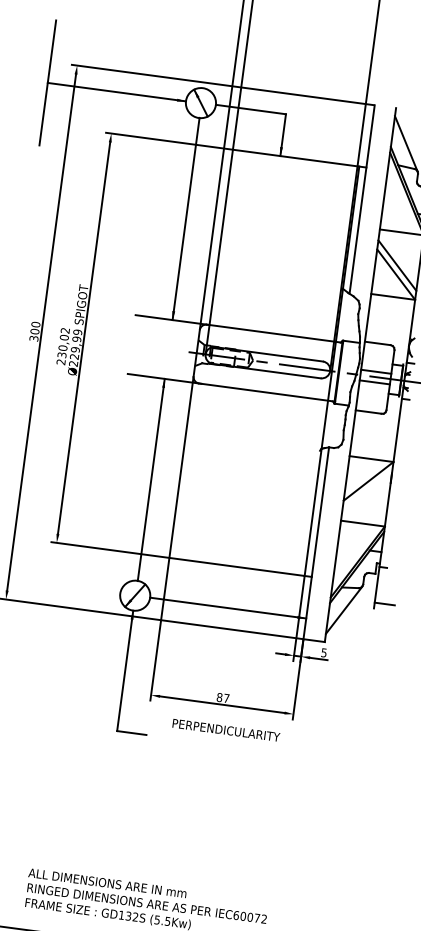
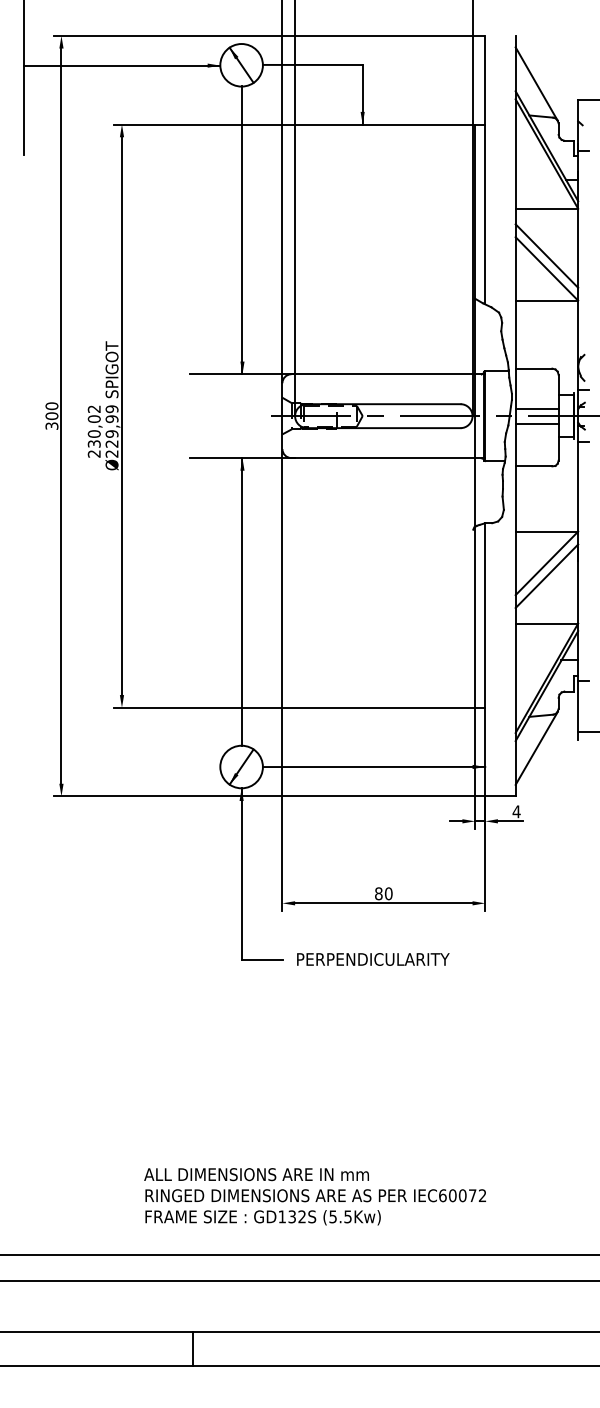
line: (367, 490) -> (546, 576), added
text: (324, 652) -> (516, 811), 5 -> 4
text: (226, 698) -> (388, 893), 87 -> 80
text: (226, 730) -> (373, 959), moved

